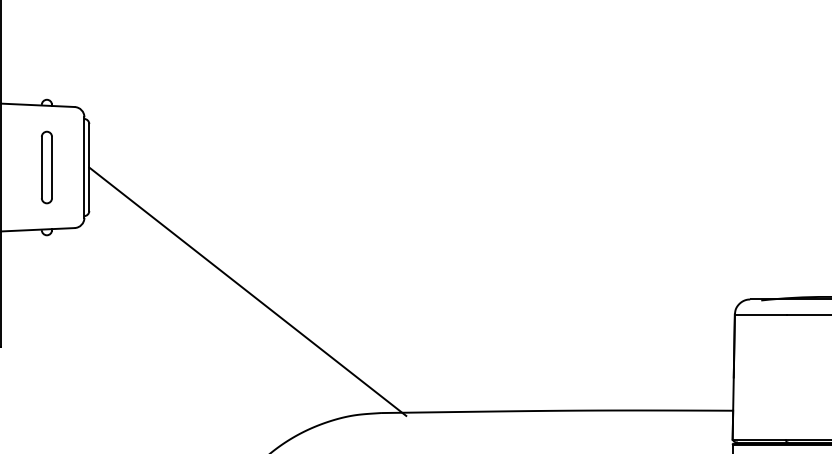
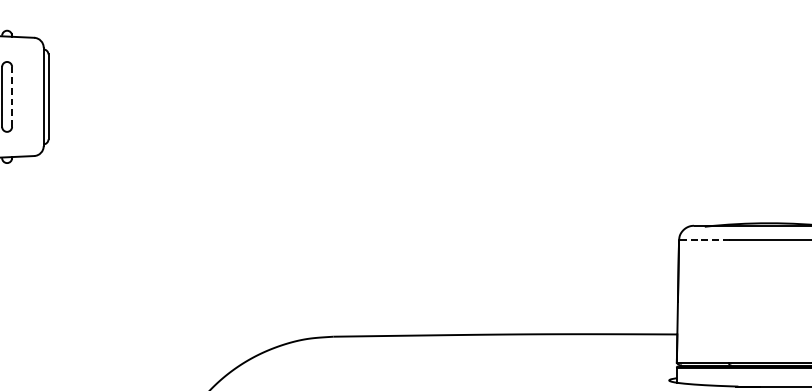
line: (52, 167) -> (12, 96), solid -> dashed
line: (247, 291) -> (203, 217), removed
line: (760, 314) -> (704, 240), solid -> dashed

